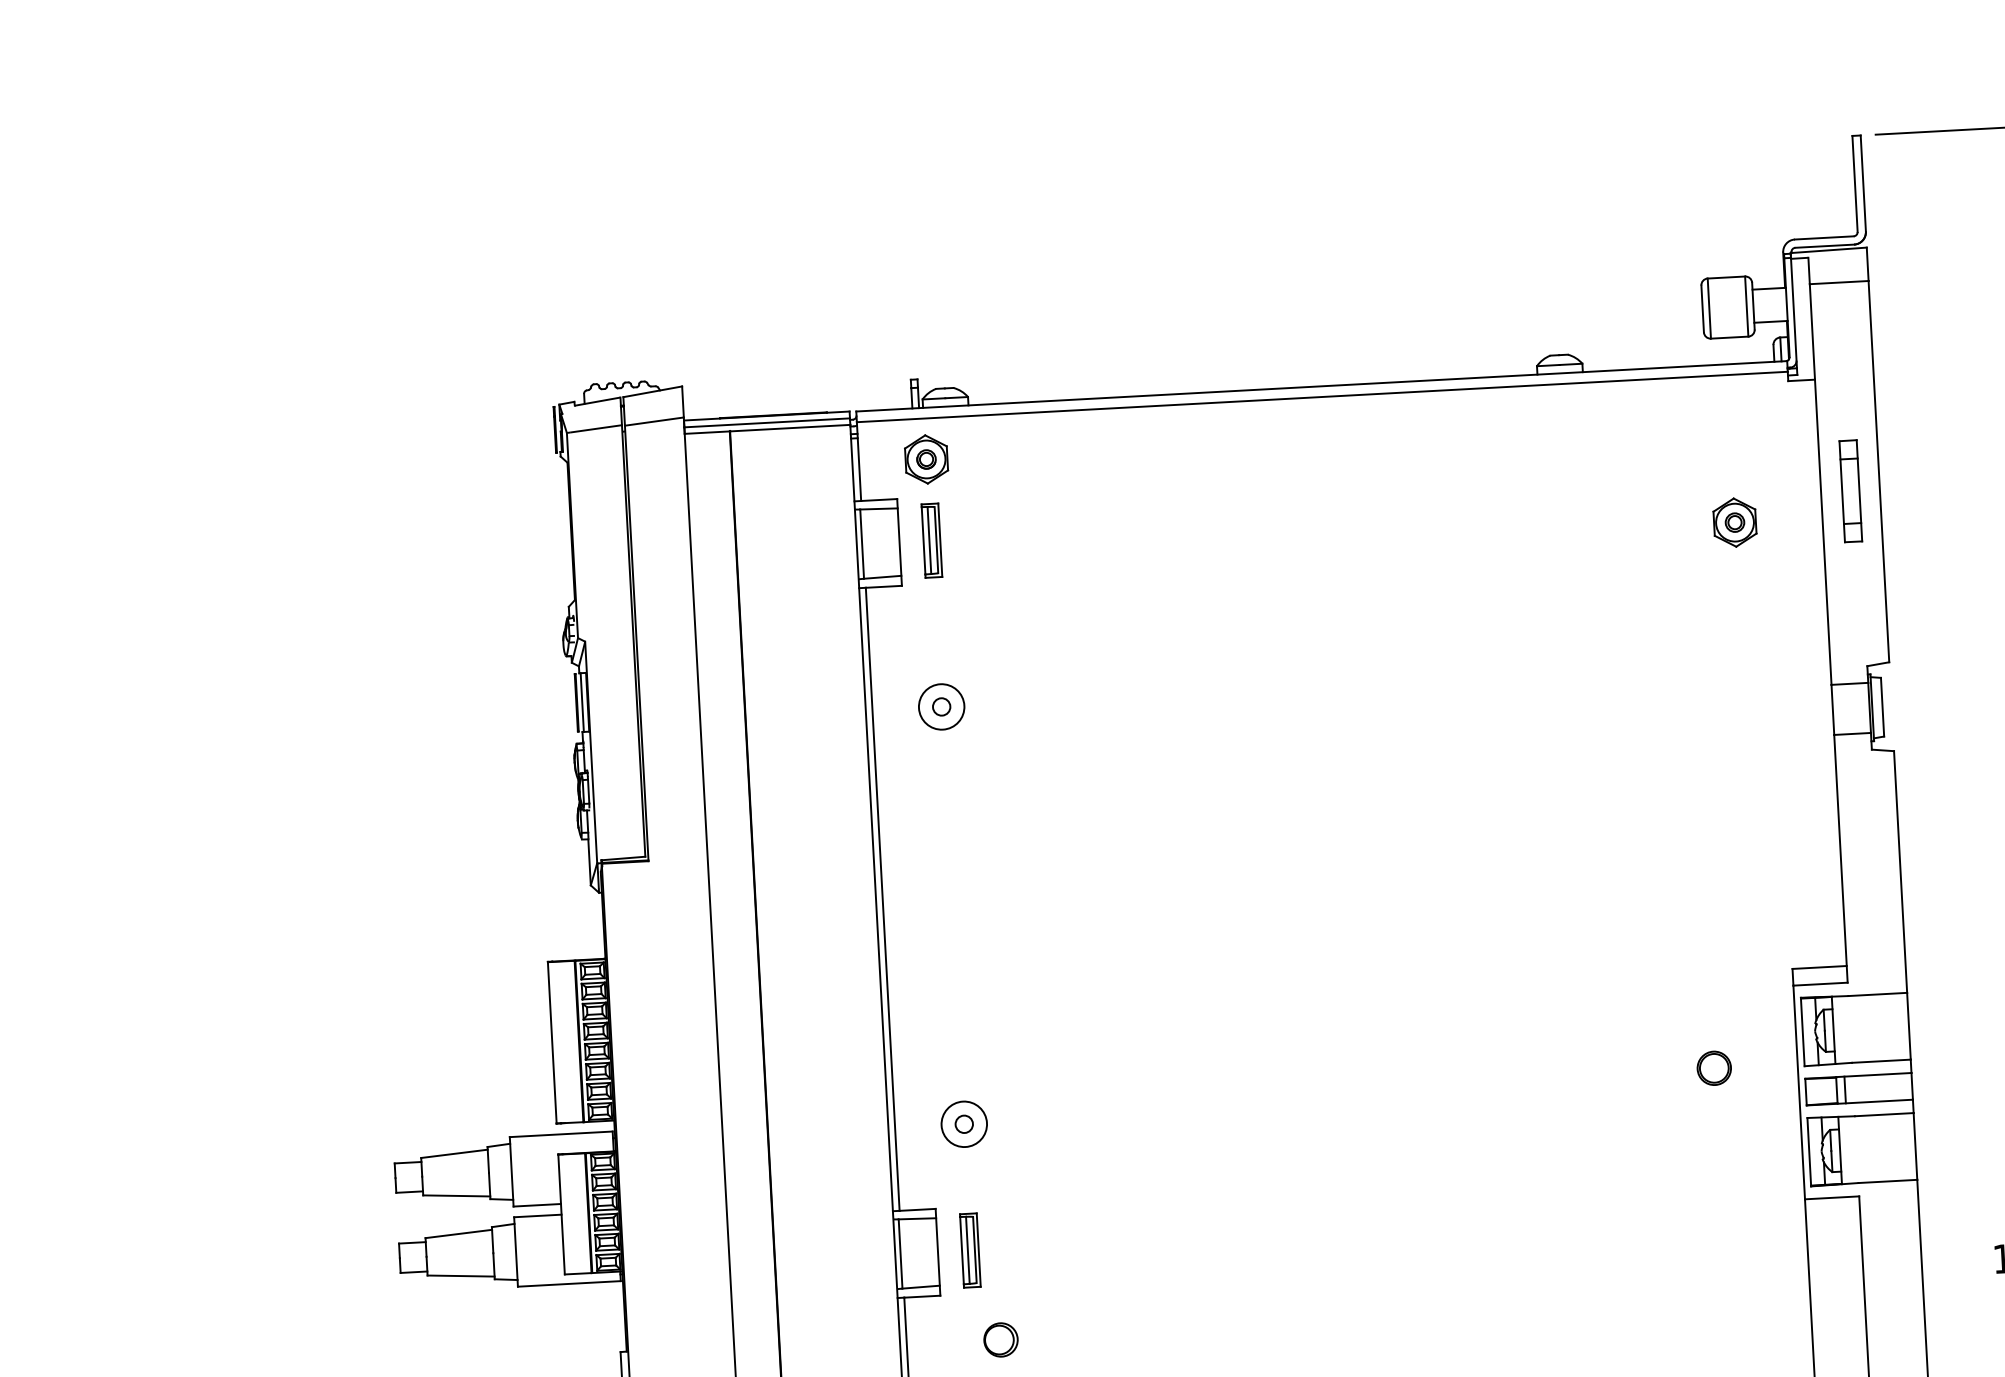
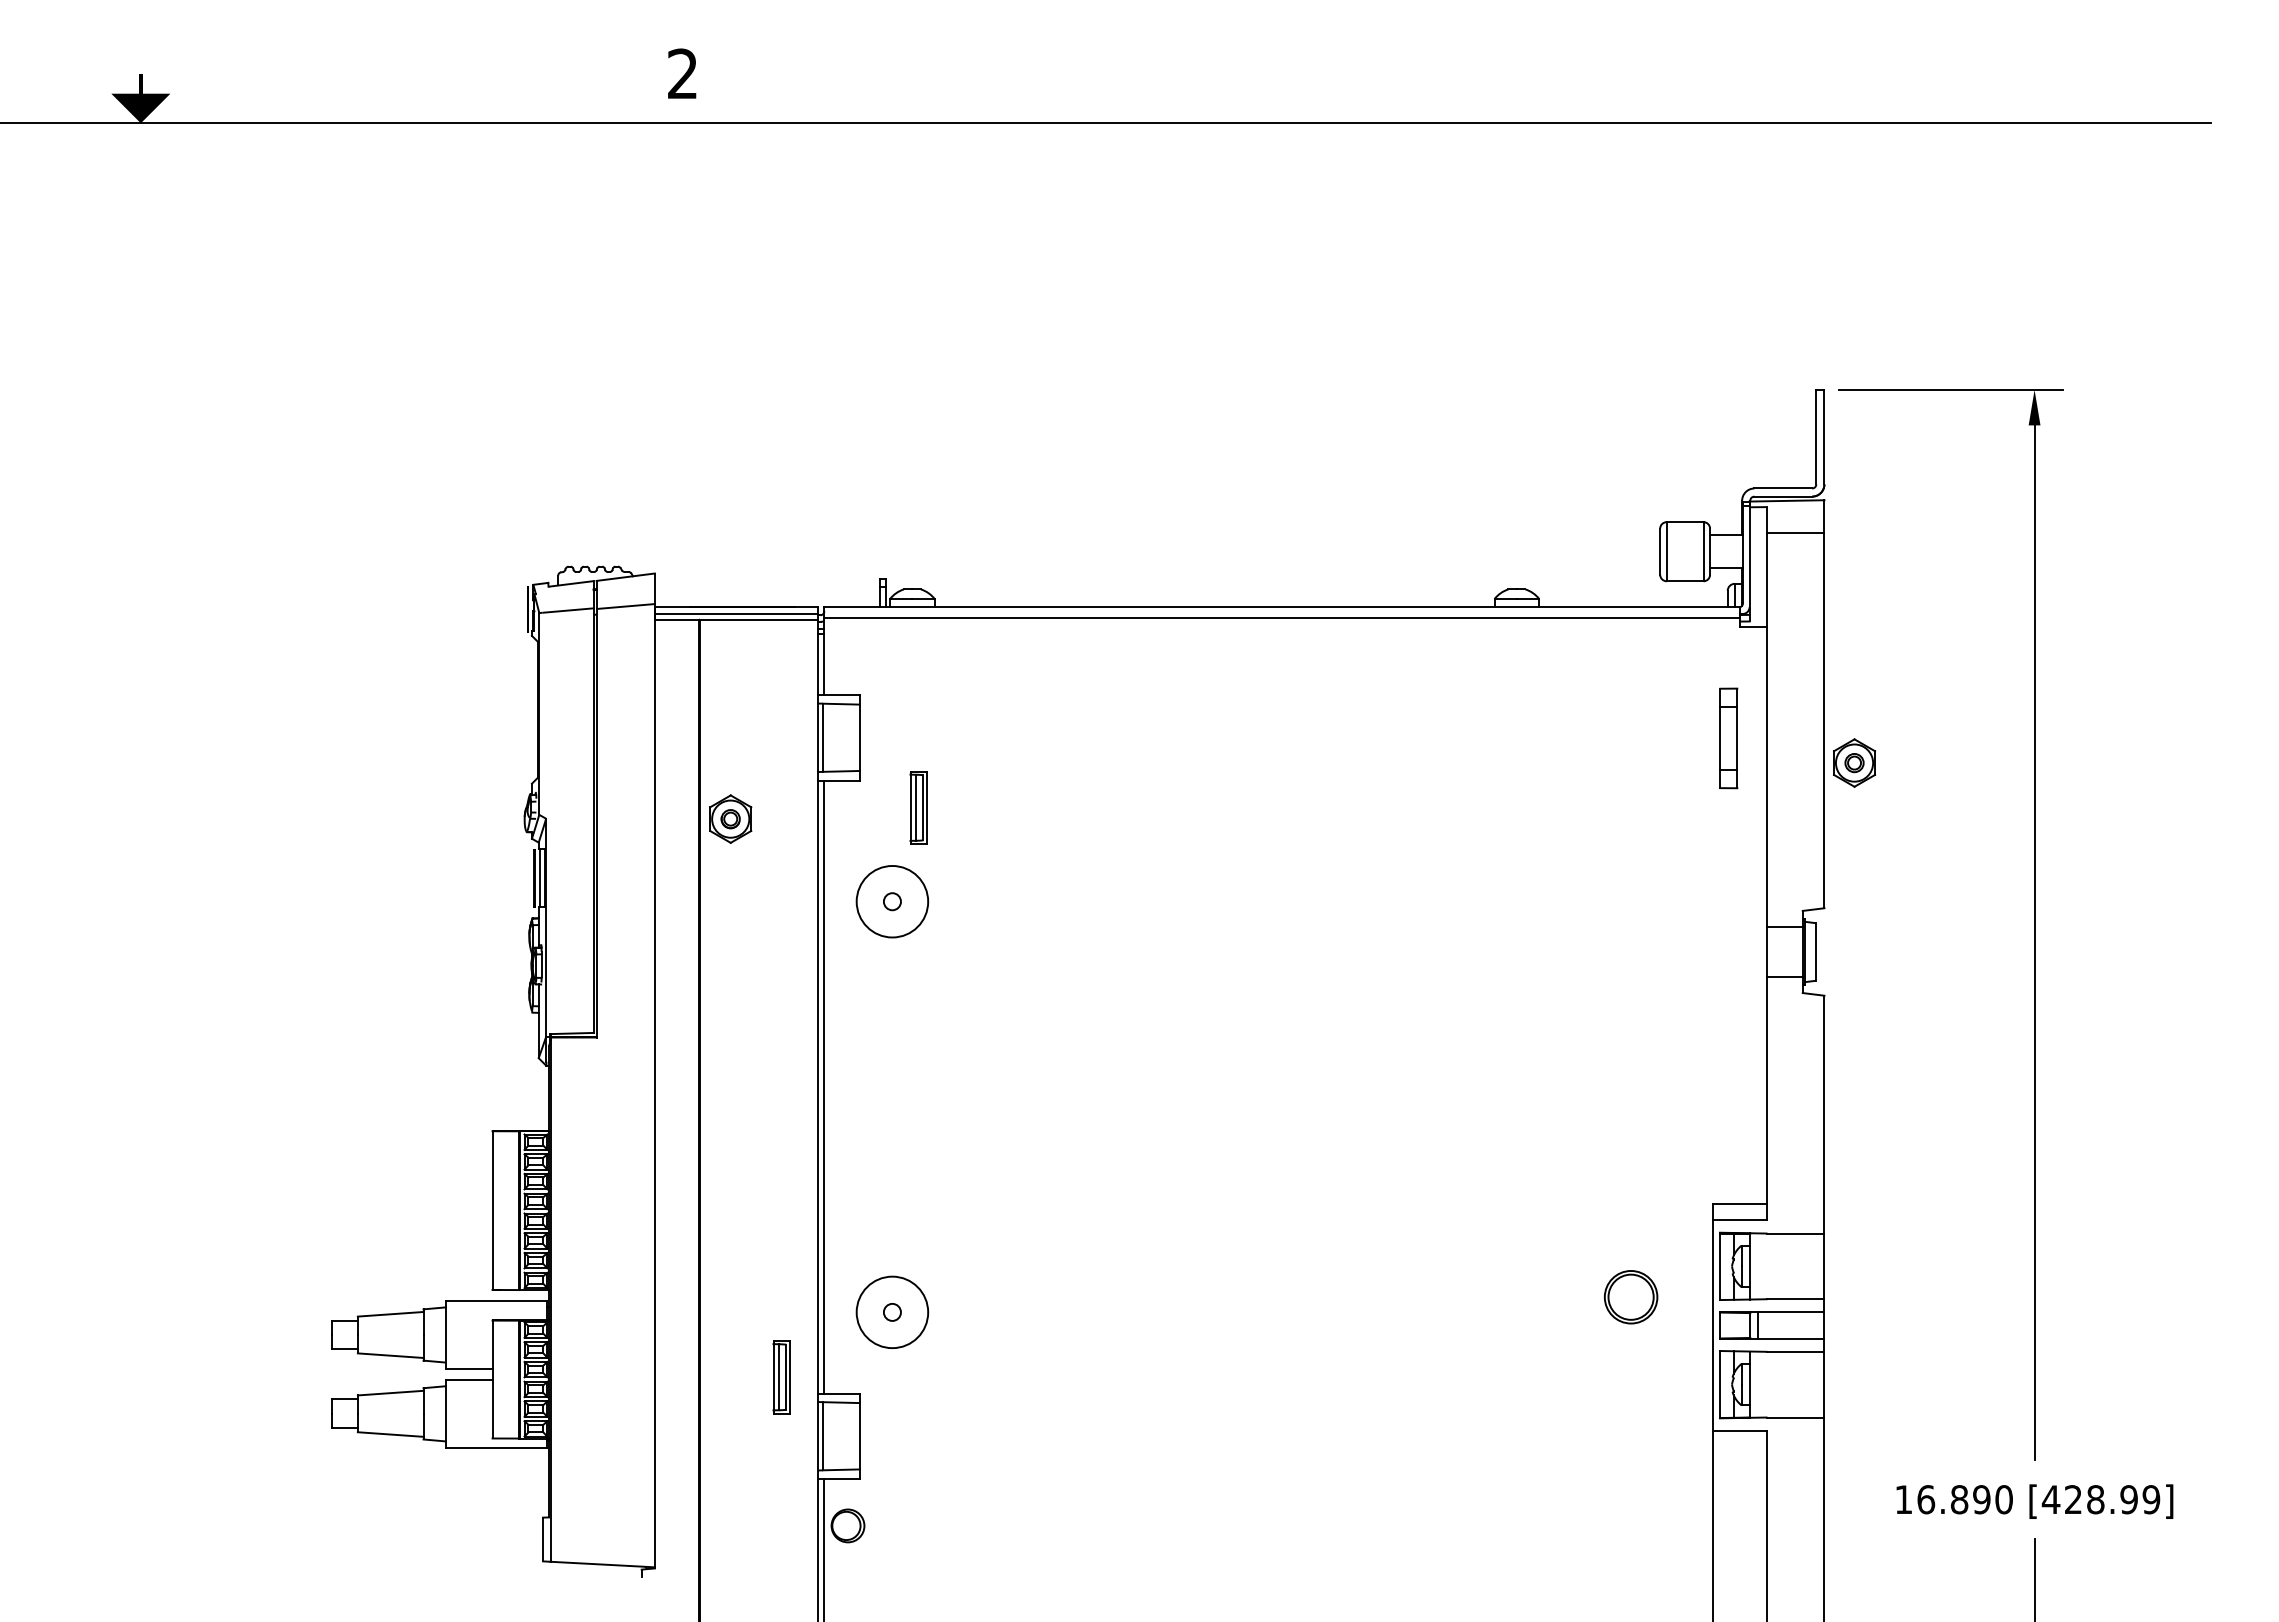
part: (926, 458) -> (730, 818), moved
part: (1850, 491) -> (1728, 738), moved
part: (1734, 522) -> (1854, 762), moved
part: (931, 540) -> (918, 807), moved
circle: (941, 706) -> (892, 901), size x1.6
part: (1714, 1068) -> (1631, 1297), size x1.6
circle: (964, 1124) -> (892, 1312), size x1.6
part: (970, 1250) -> (781, 1377), moved
part: (1000, 1339) -> (847, 1525), moved

